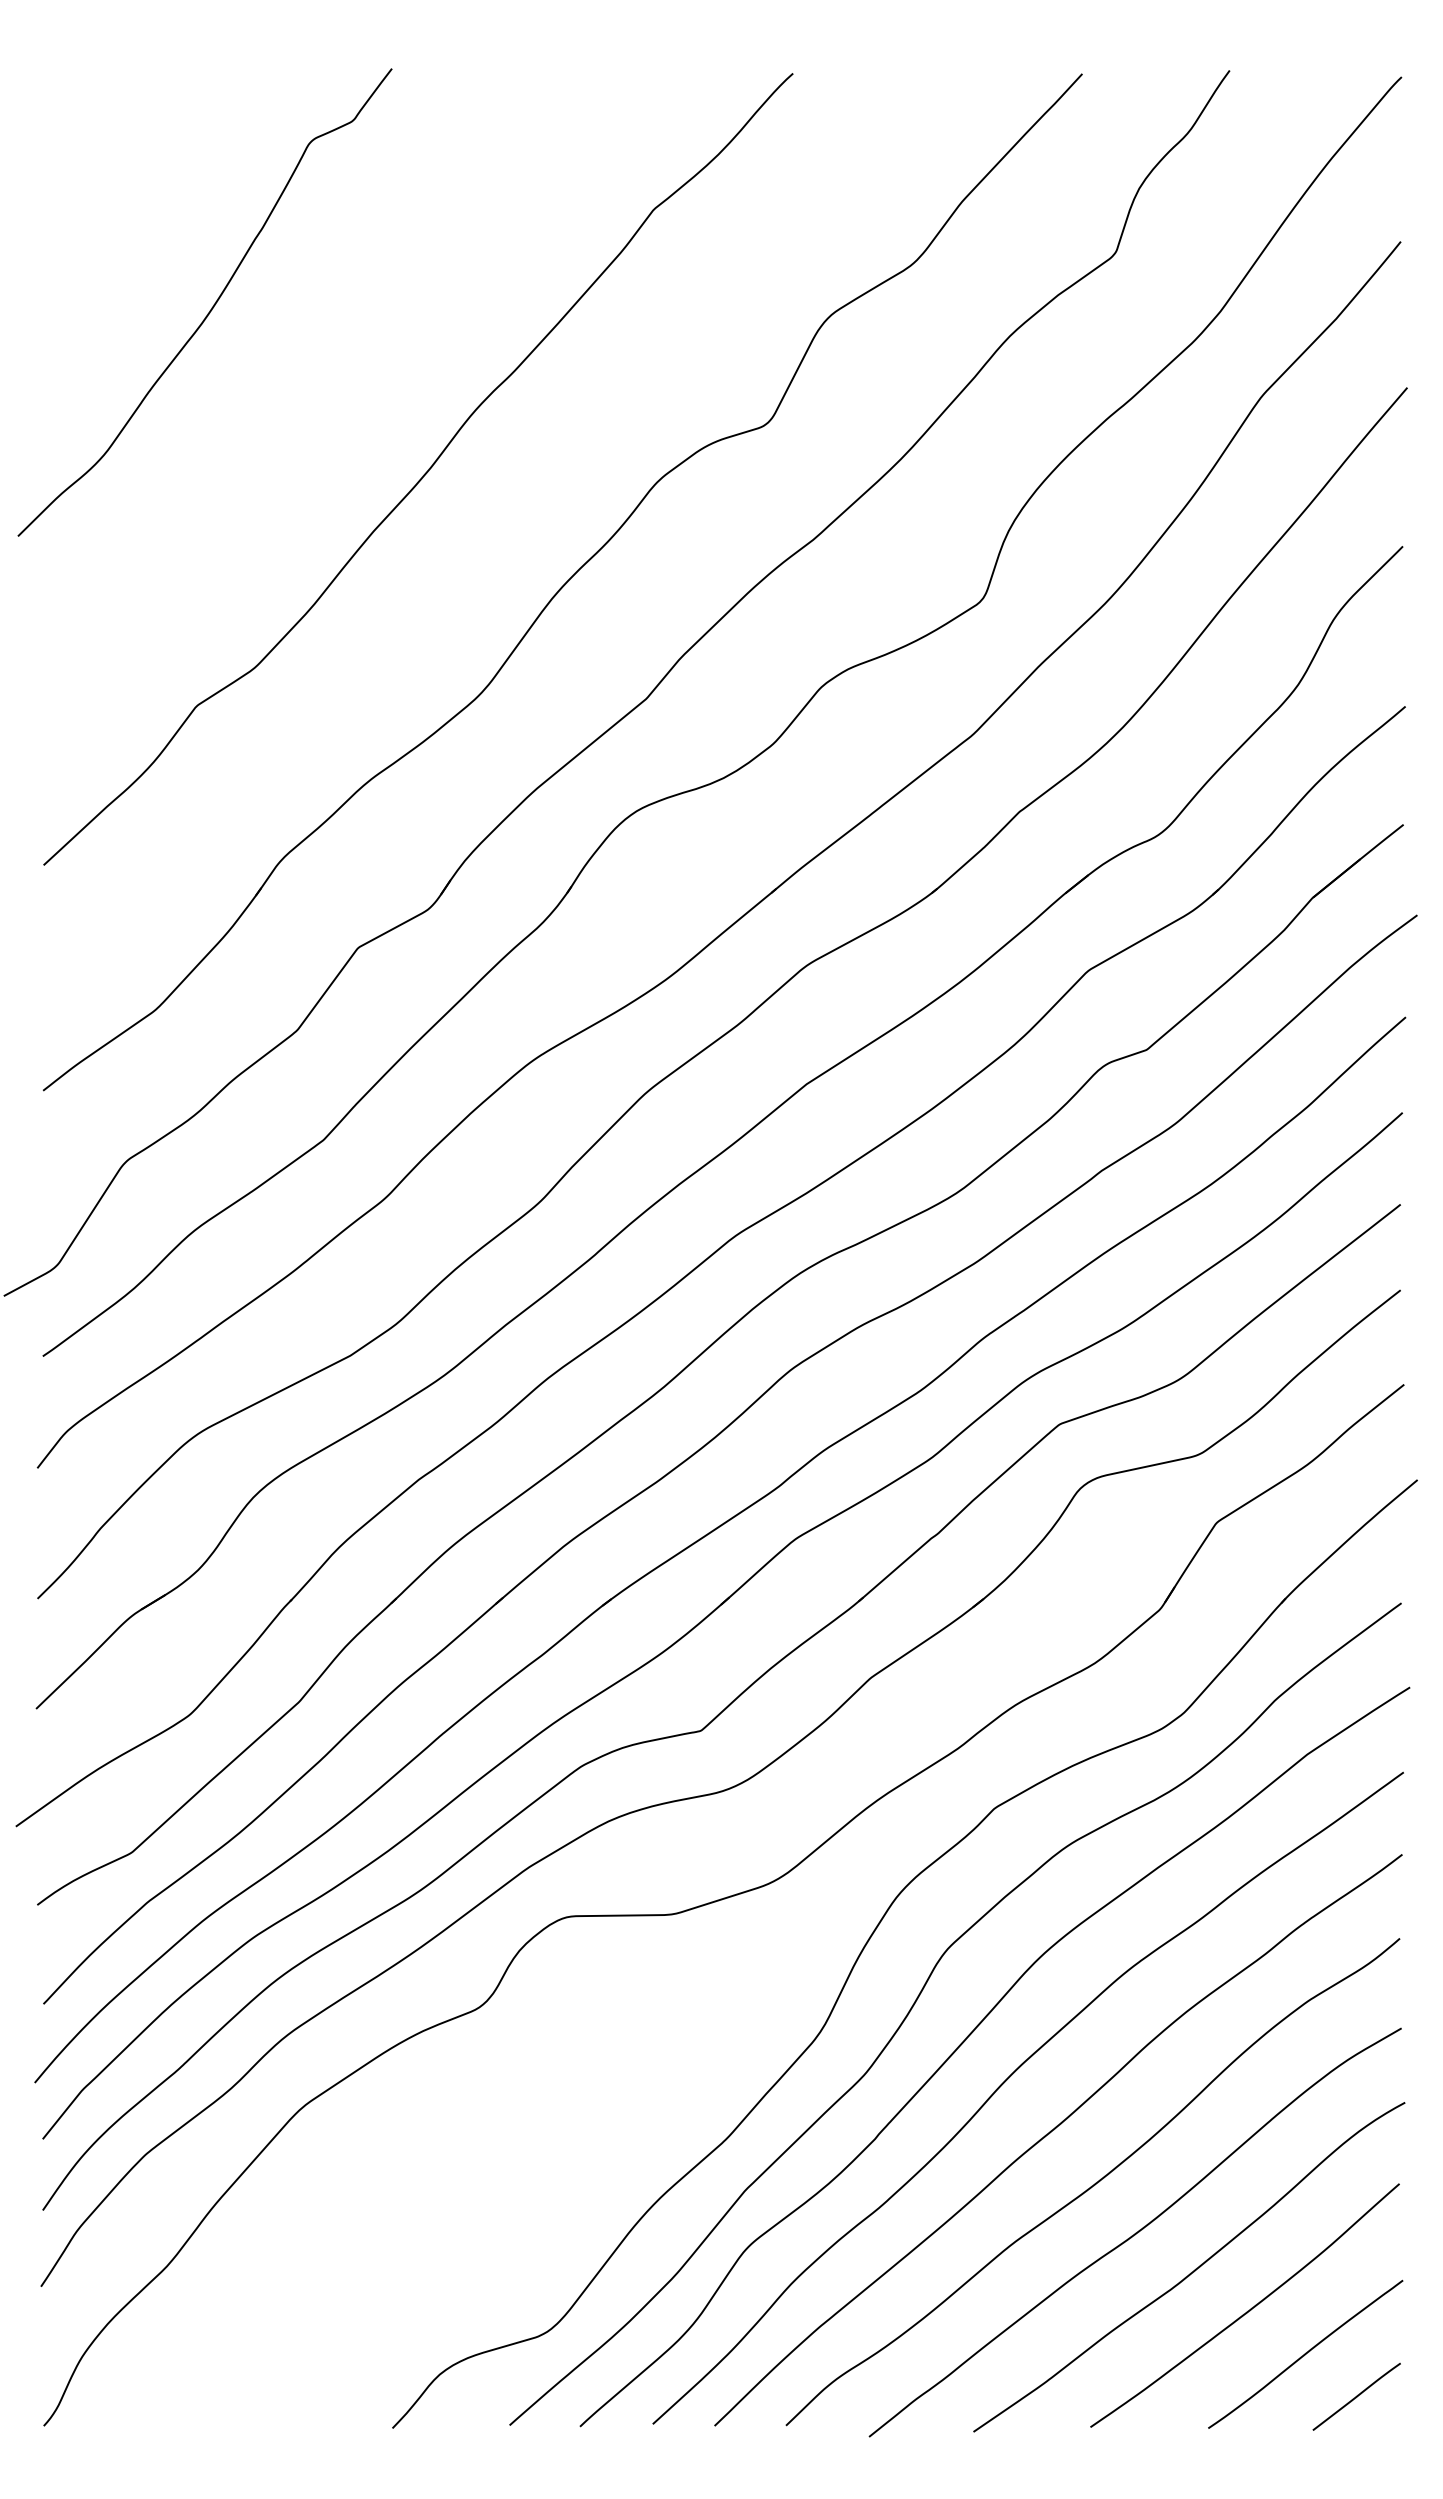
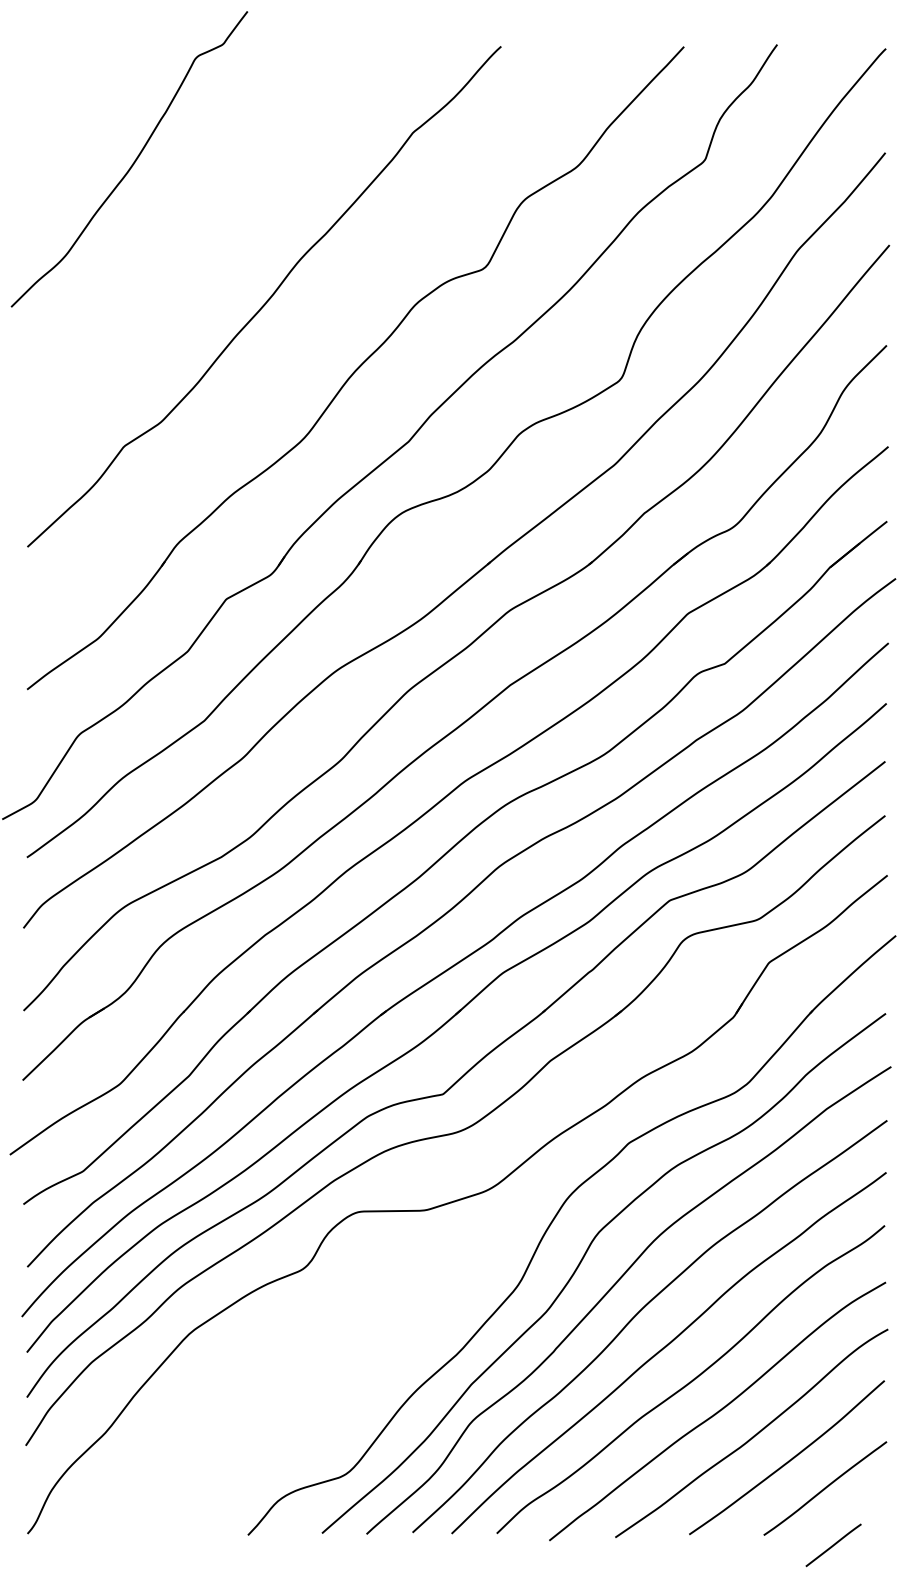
curve: (211, 307) -> (133, 162), moved
line: (1356, 2397) -> (833, 1545), moved

